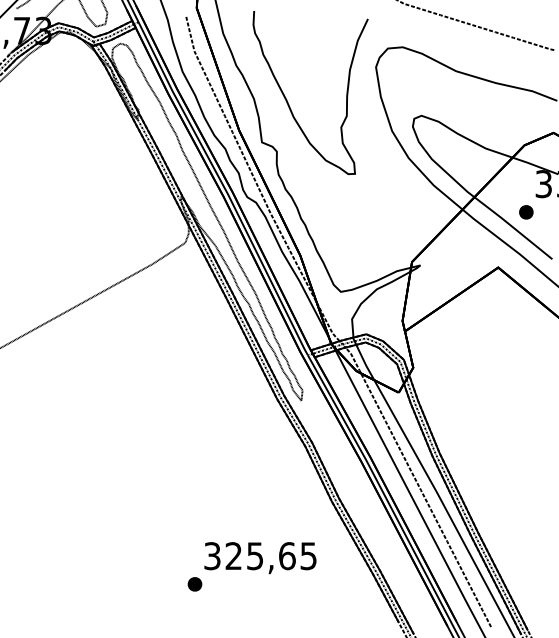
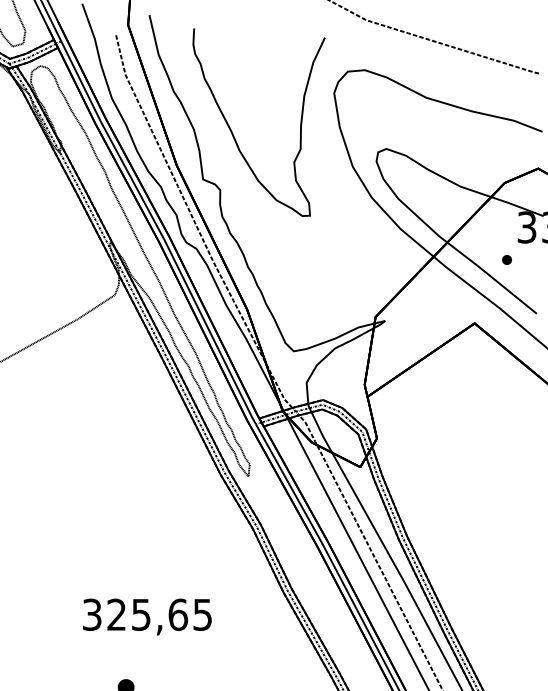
part: (526, 212) -> (507, 260), size x0.6
text: (260, 558) -> (147, 617), moved

